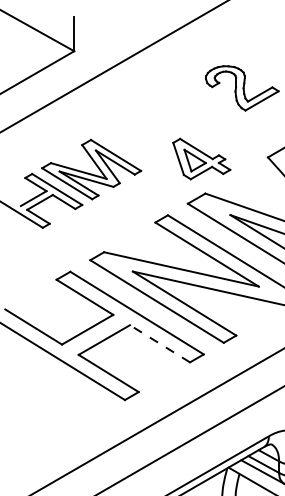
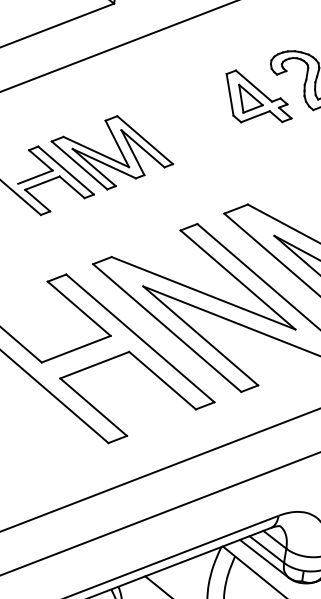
part: (201, 158) -> (258, 98), moved
line: (159, 343) -> (162, 380), dashed -> solid

